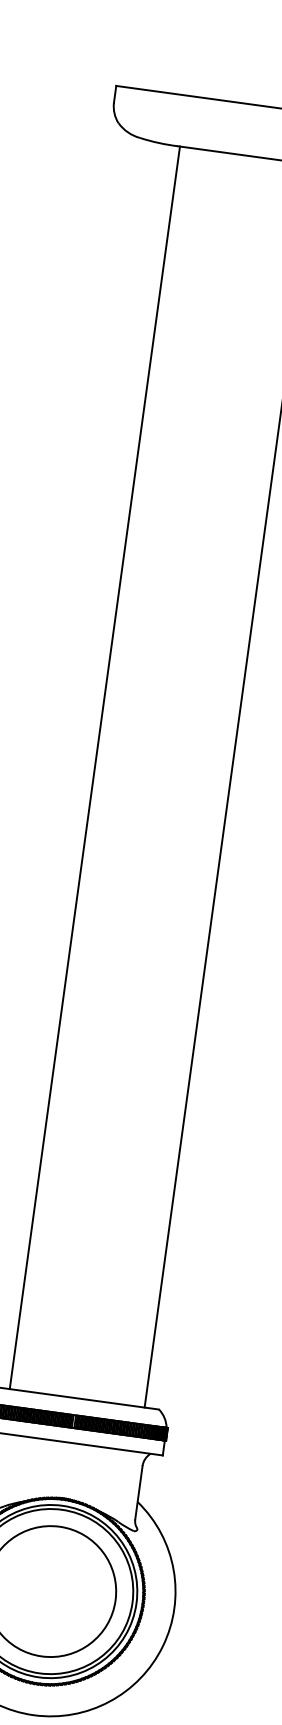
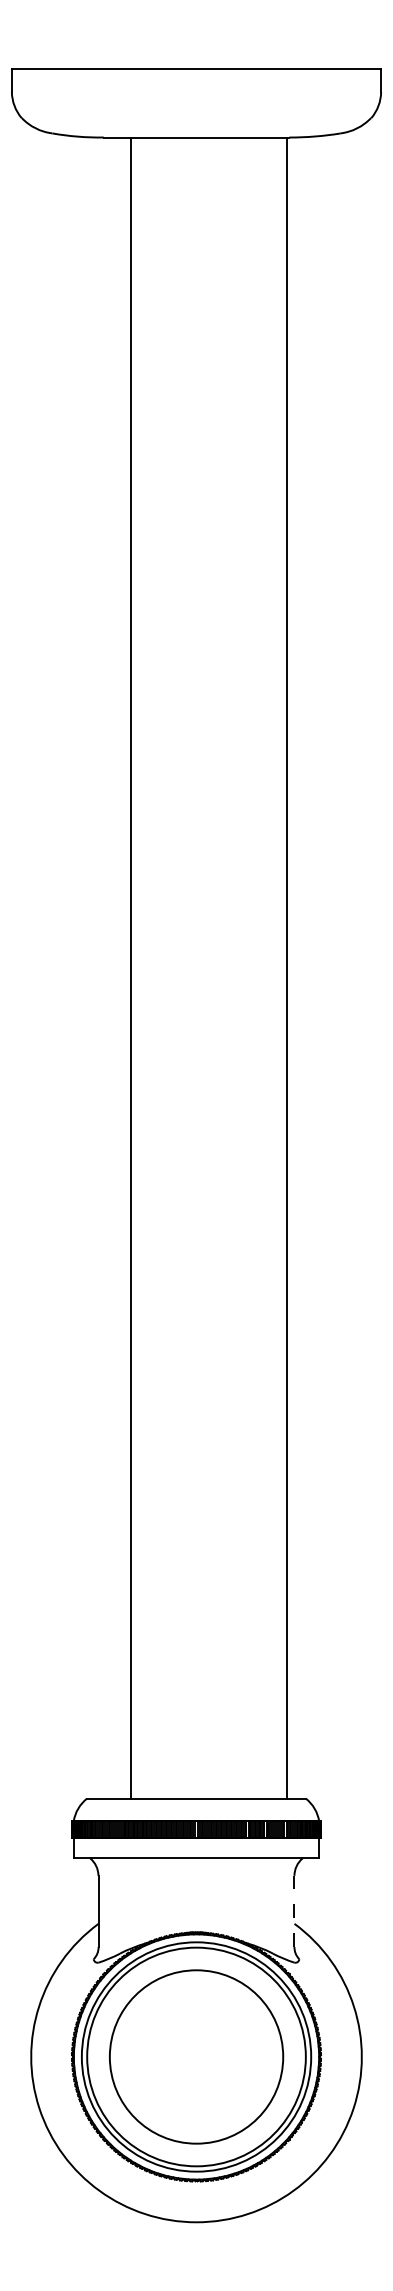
line: (95, 767) -> (131, 967), moved
line: (138, 1492) -> (294, 1911), solid -> dashed

